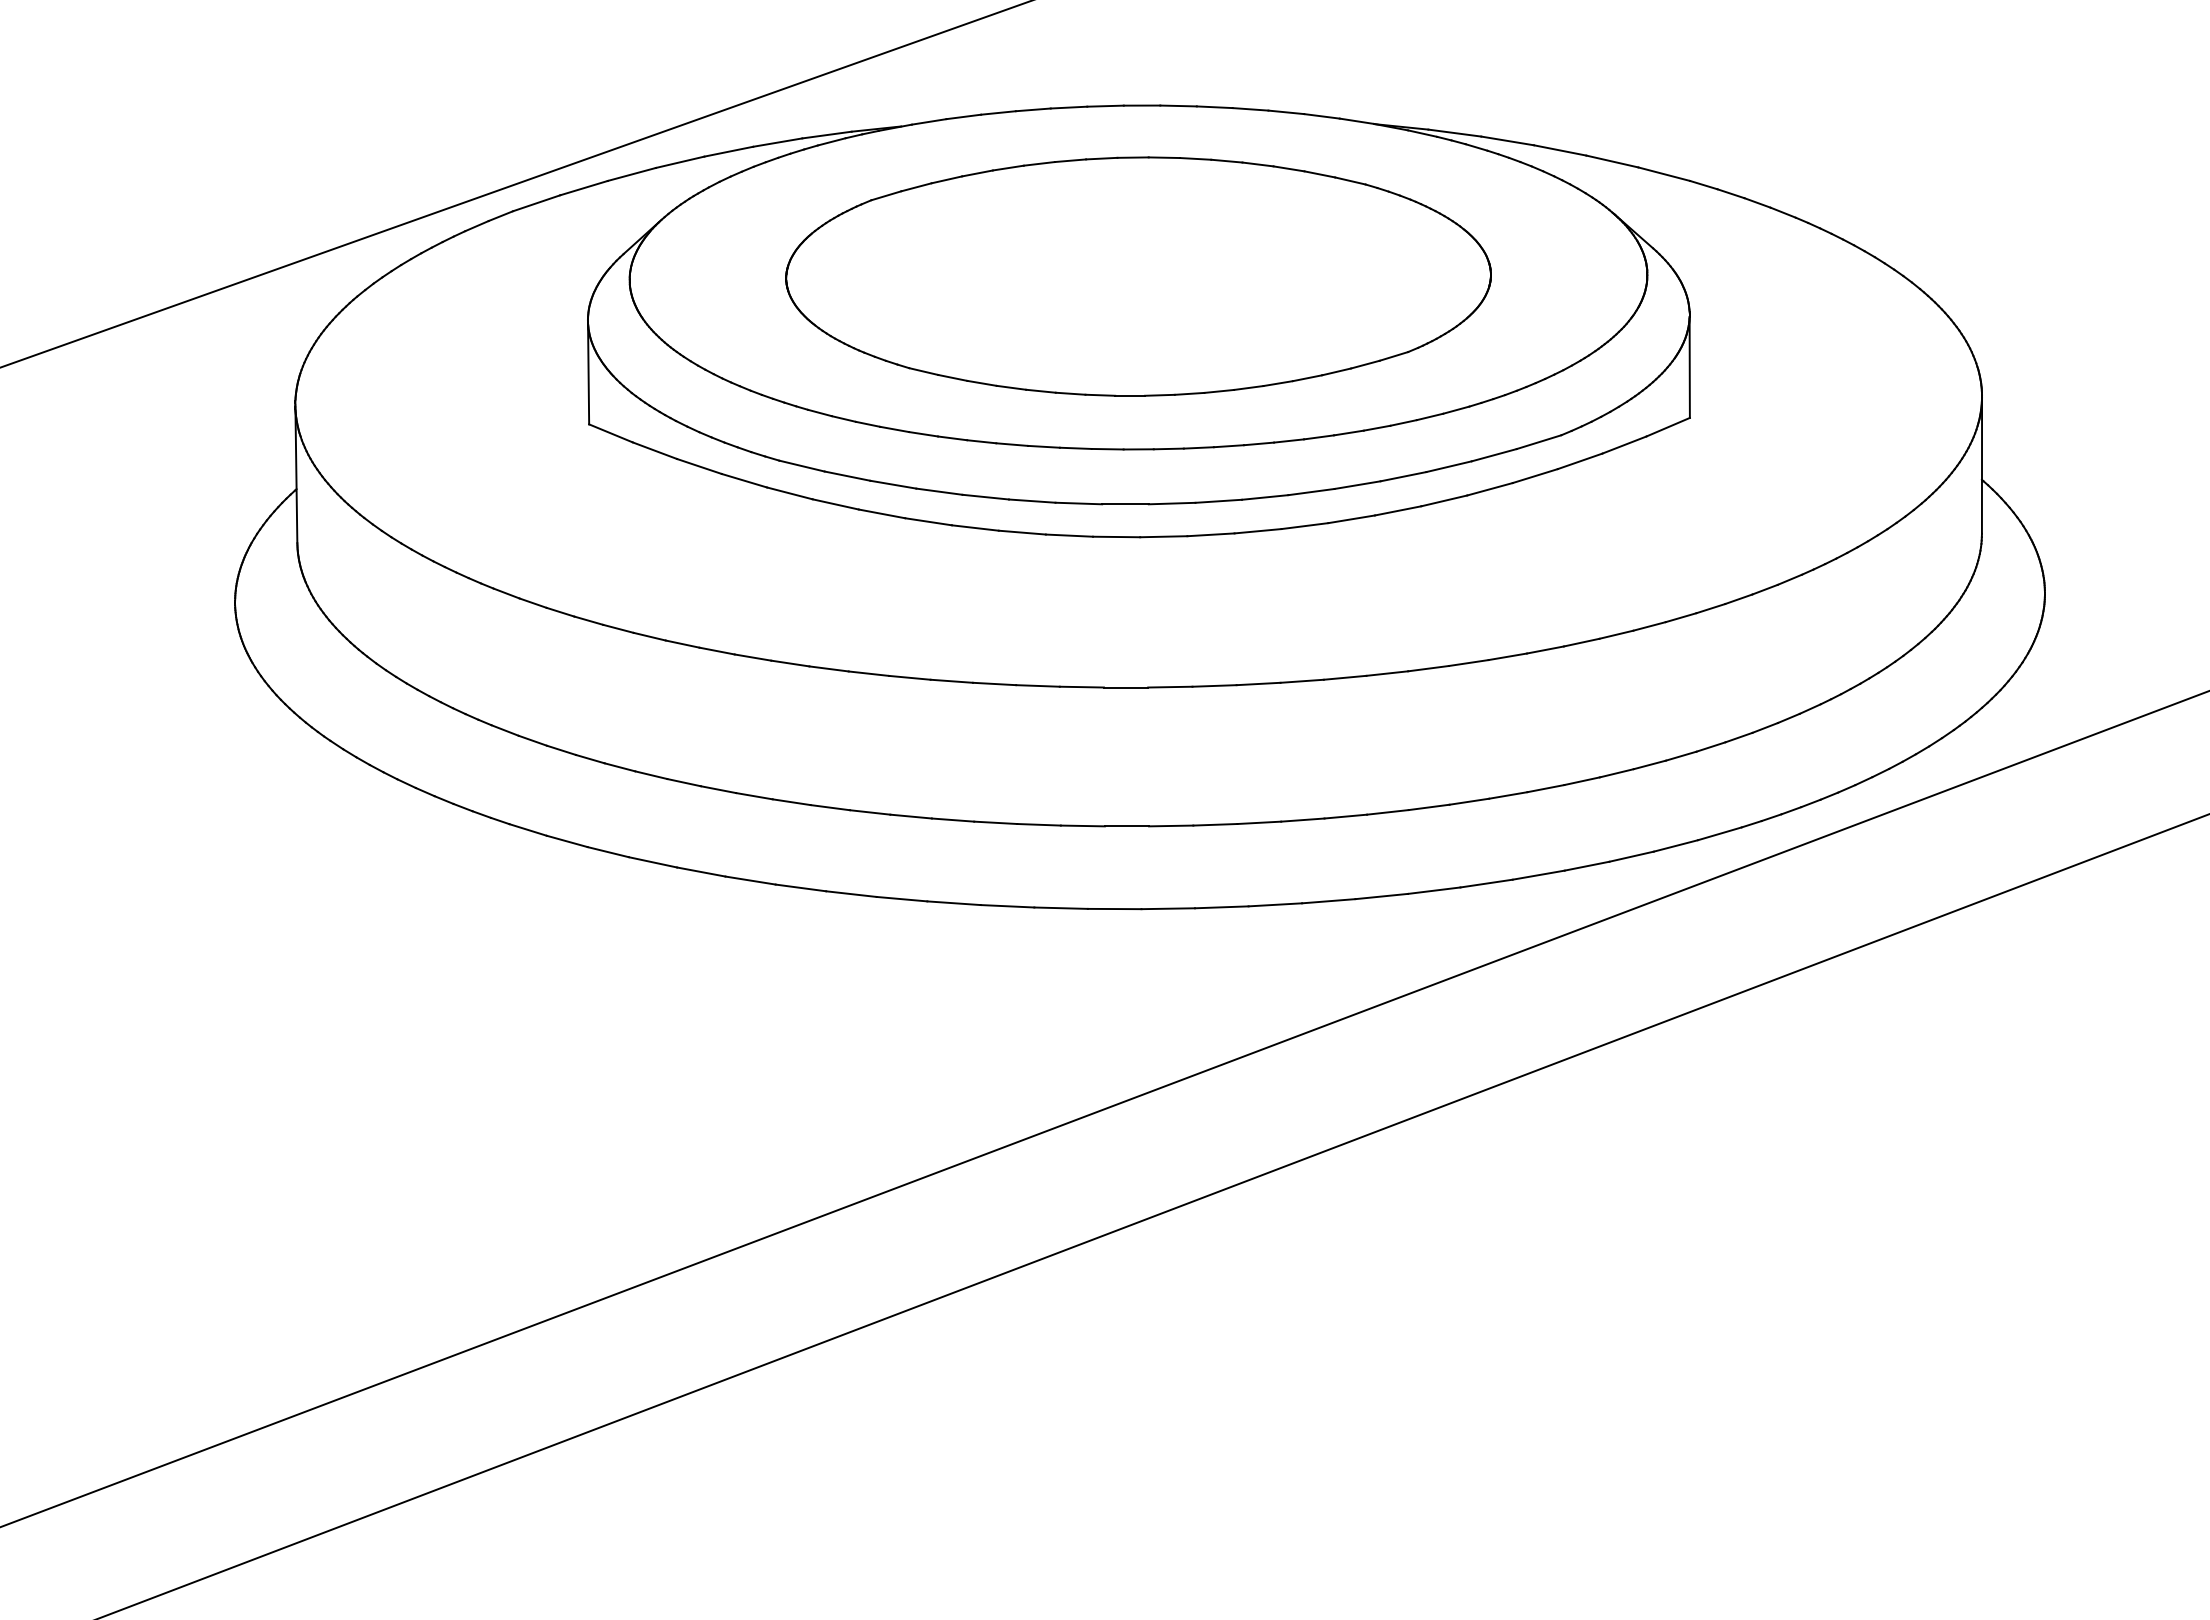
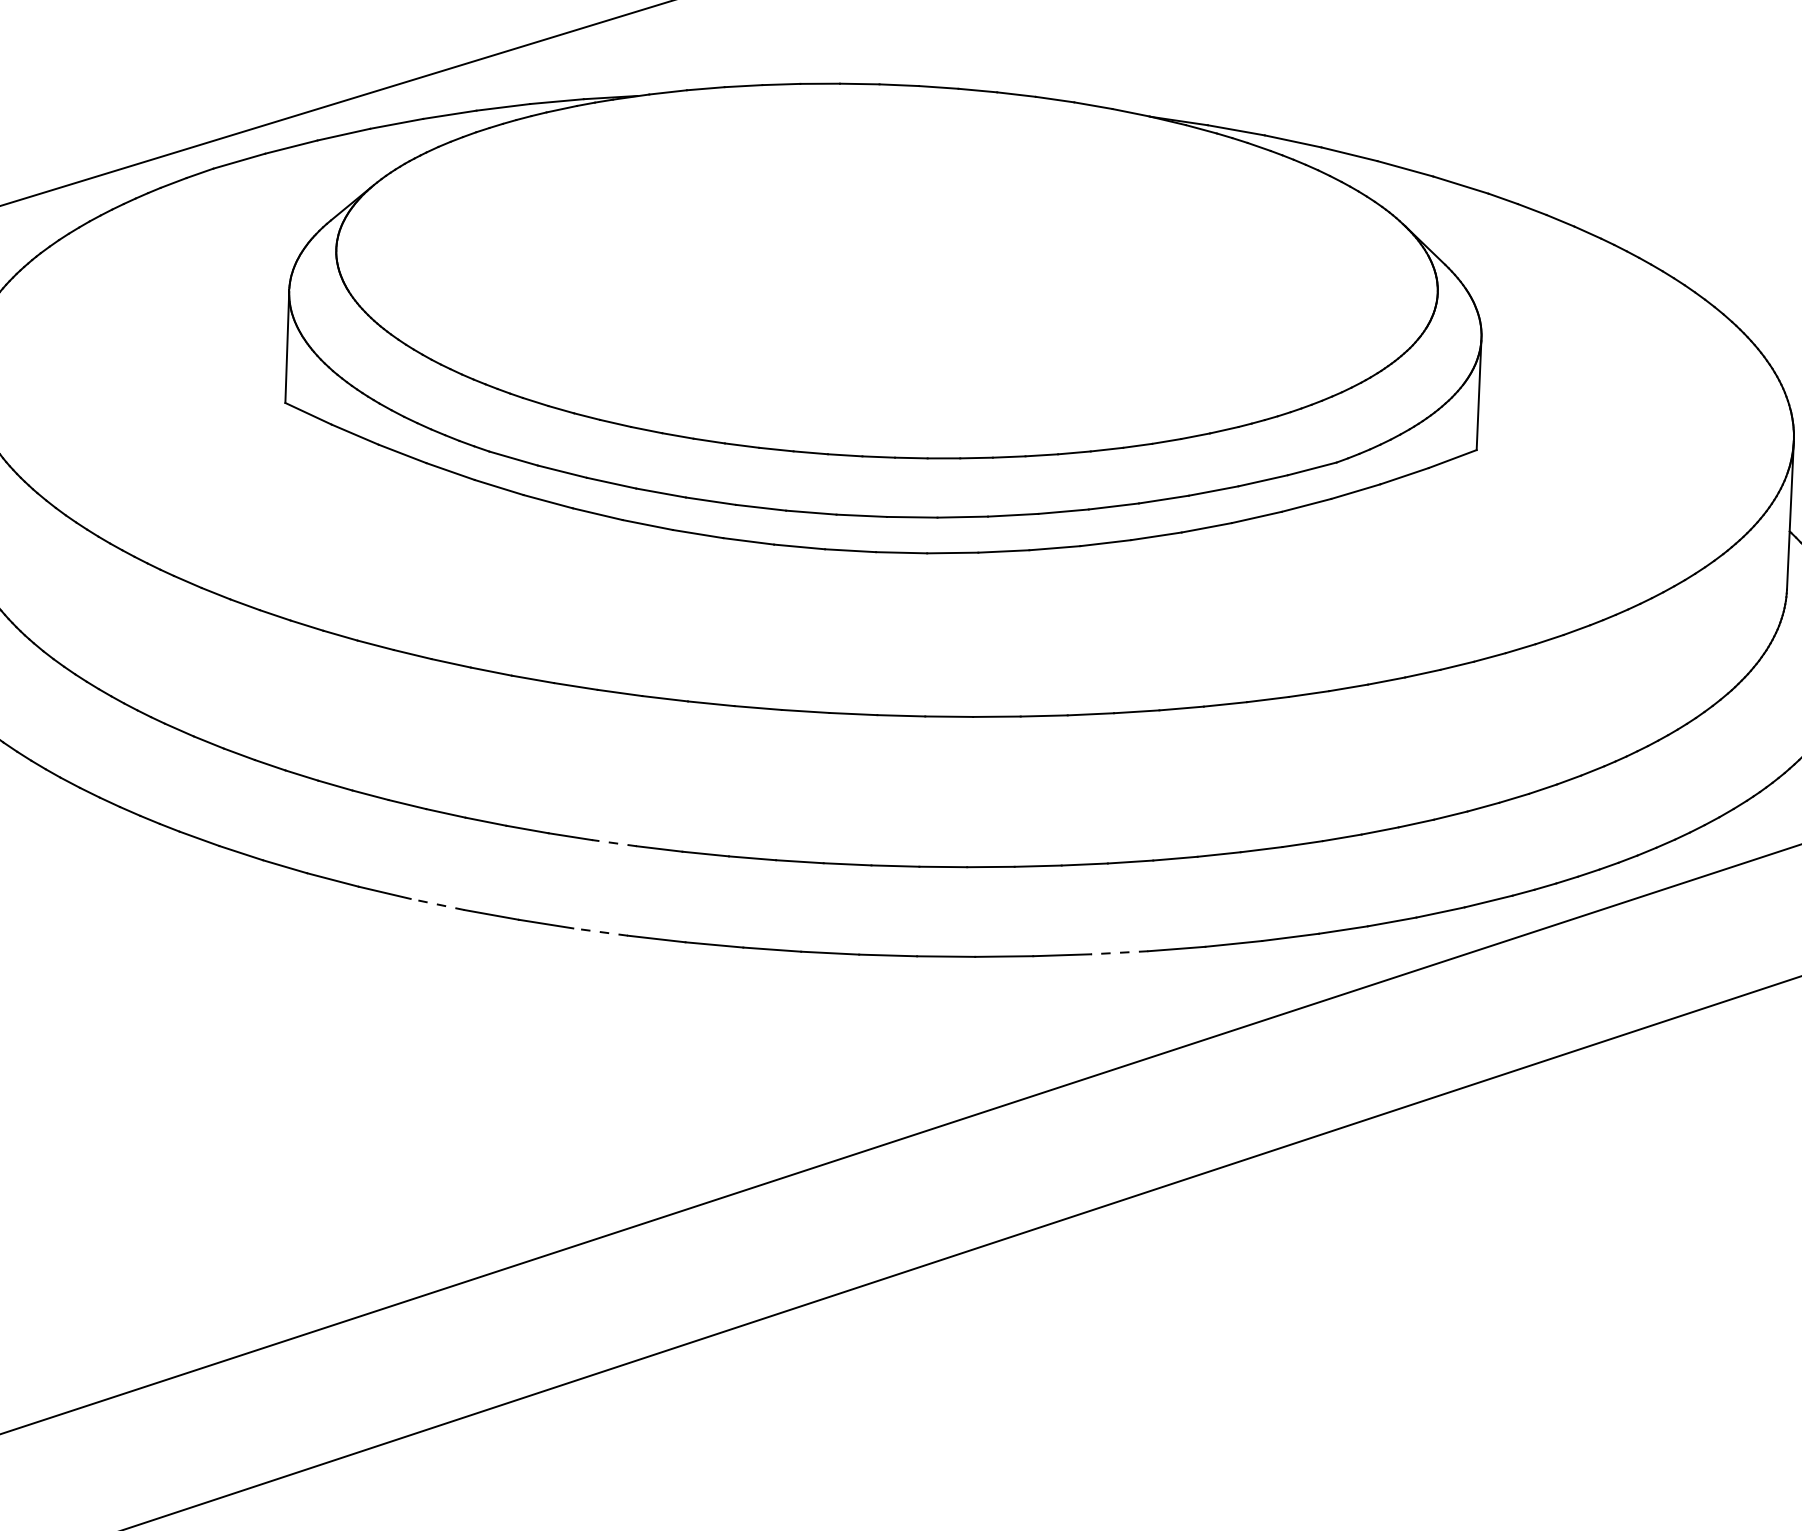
part: (1138, 276) -> (887, 269), removed
line: (911, 816) -> (614, 843), solid -> dashed
line: (750, 880) -> (437, 904), solid -> dashed
line: (1381, 896) -> (1119, 952), solid -> dashed
line: (901, 899) -> (600, 932), solid -> dashed

